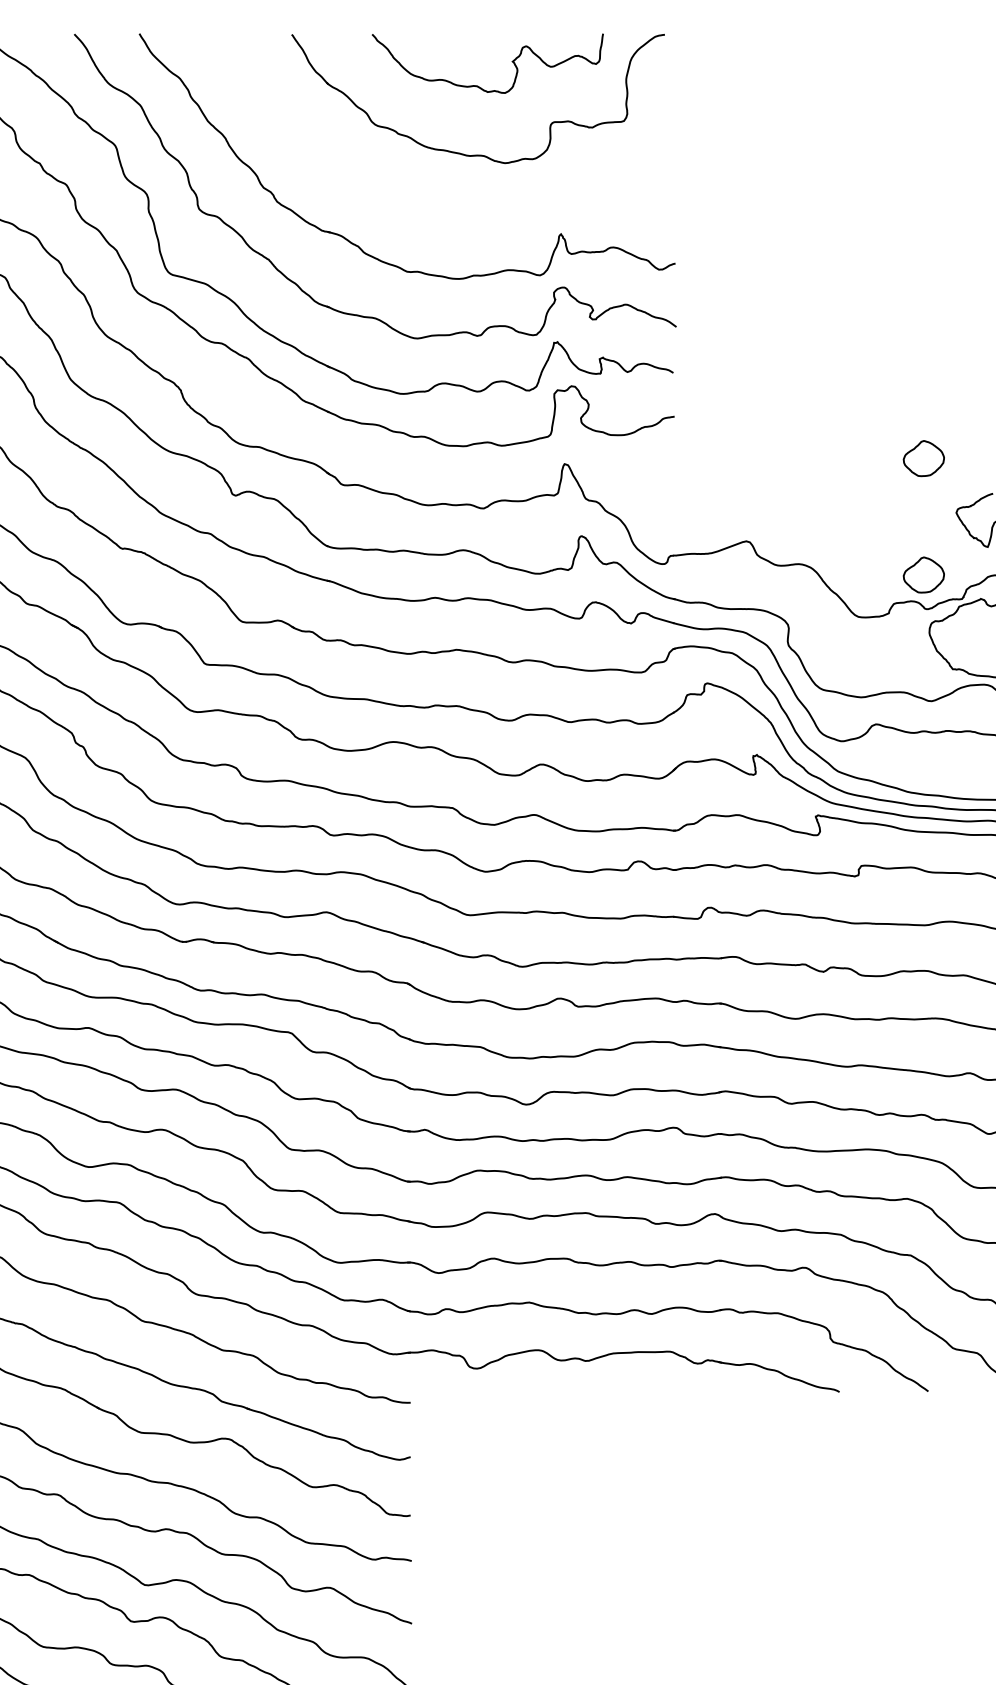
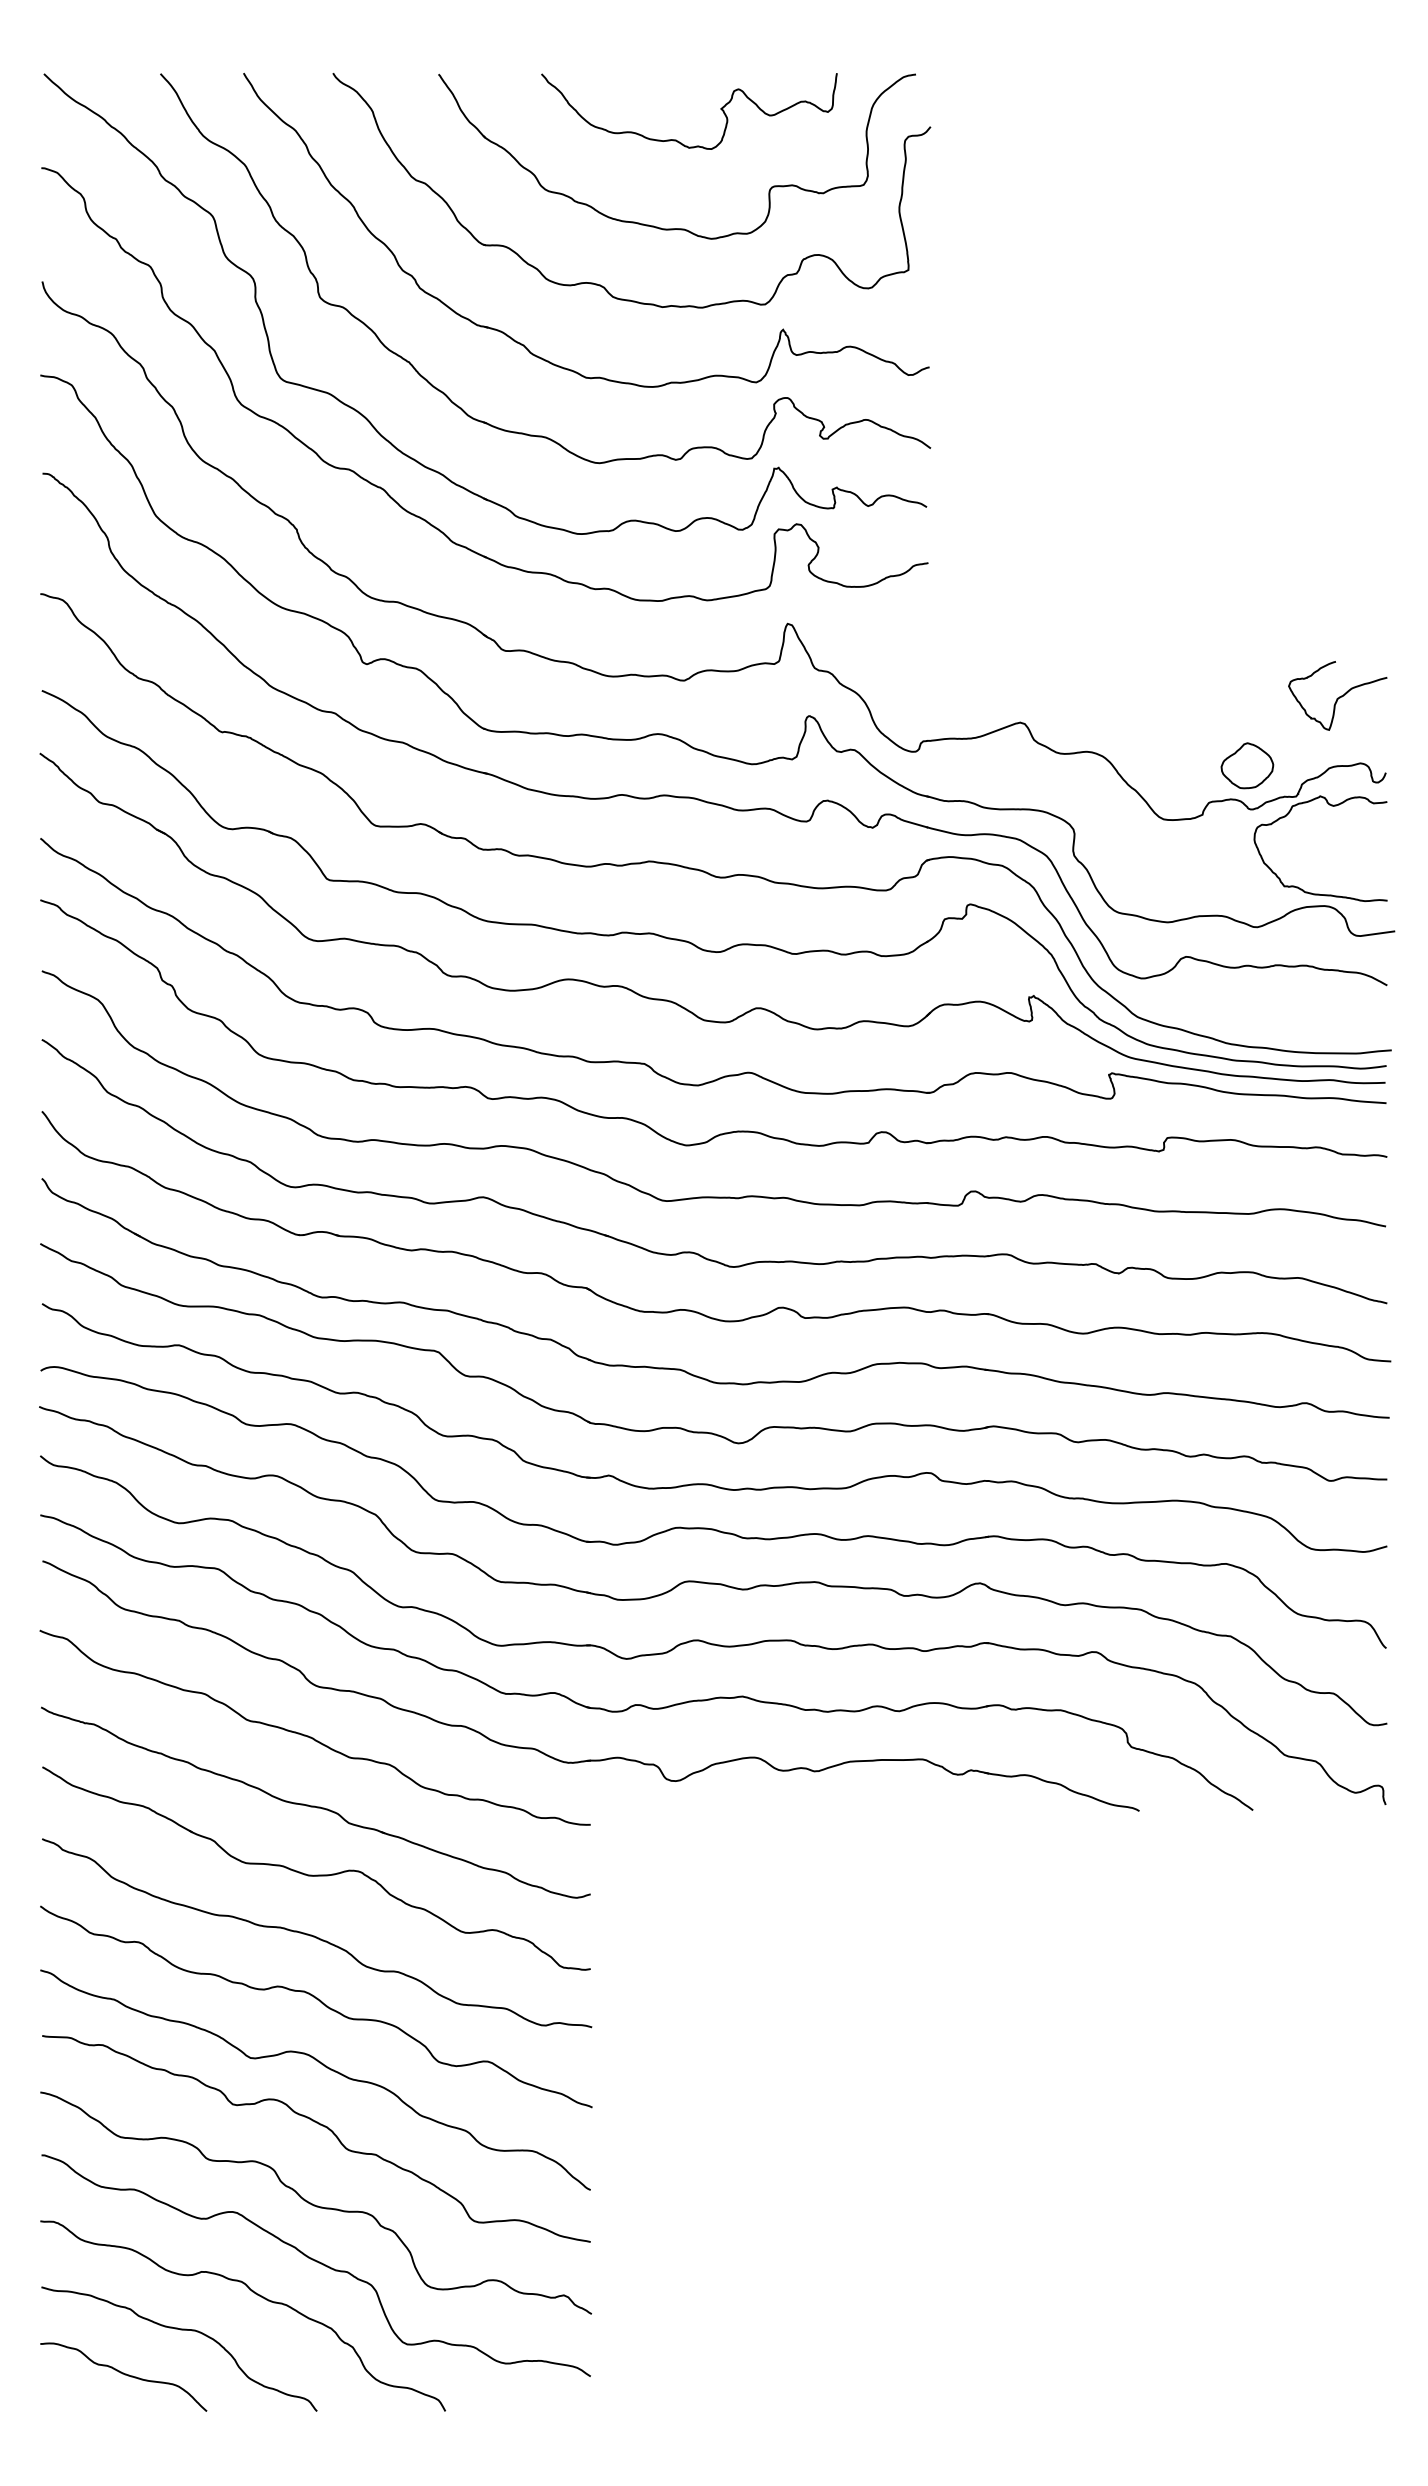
part: (418, 198) -> (600, 284), added
part: (924, 458) -> (1247, 616), removed

